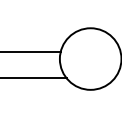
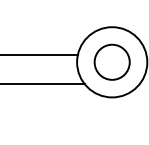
circle: (90, 58) -> (111, 61), added

